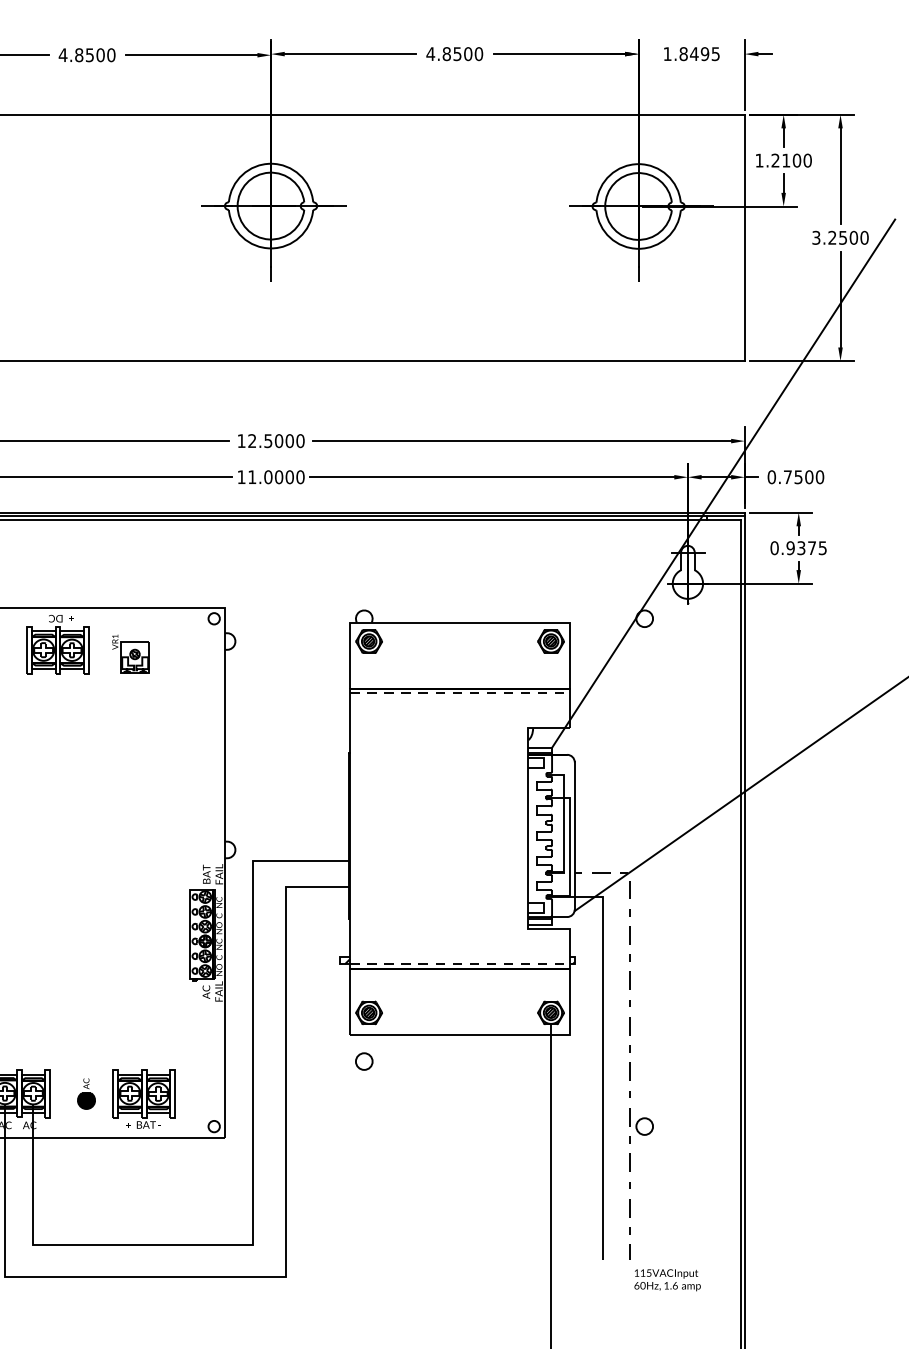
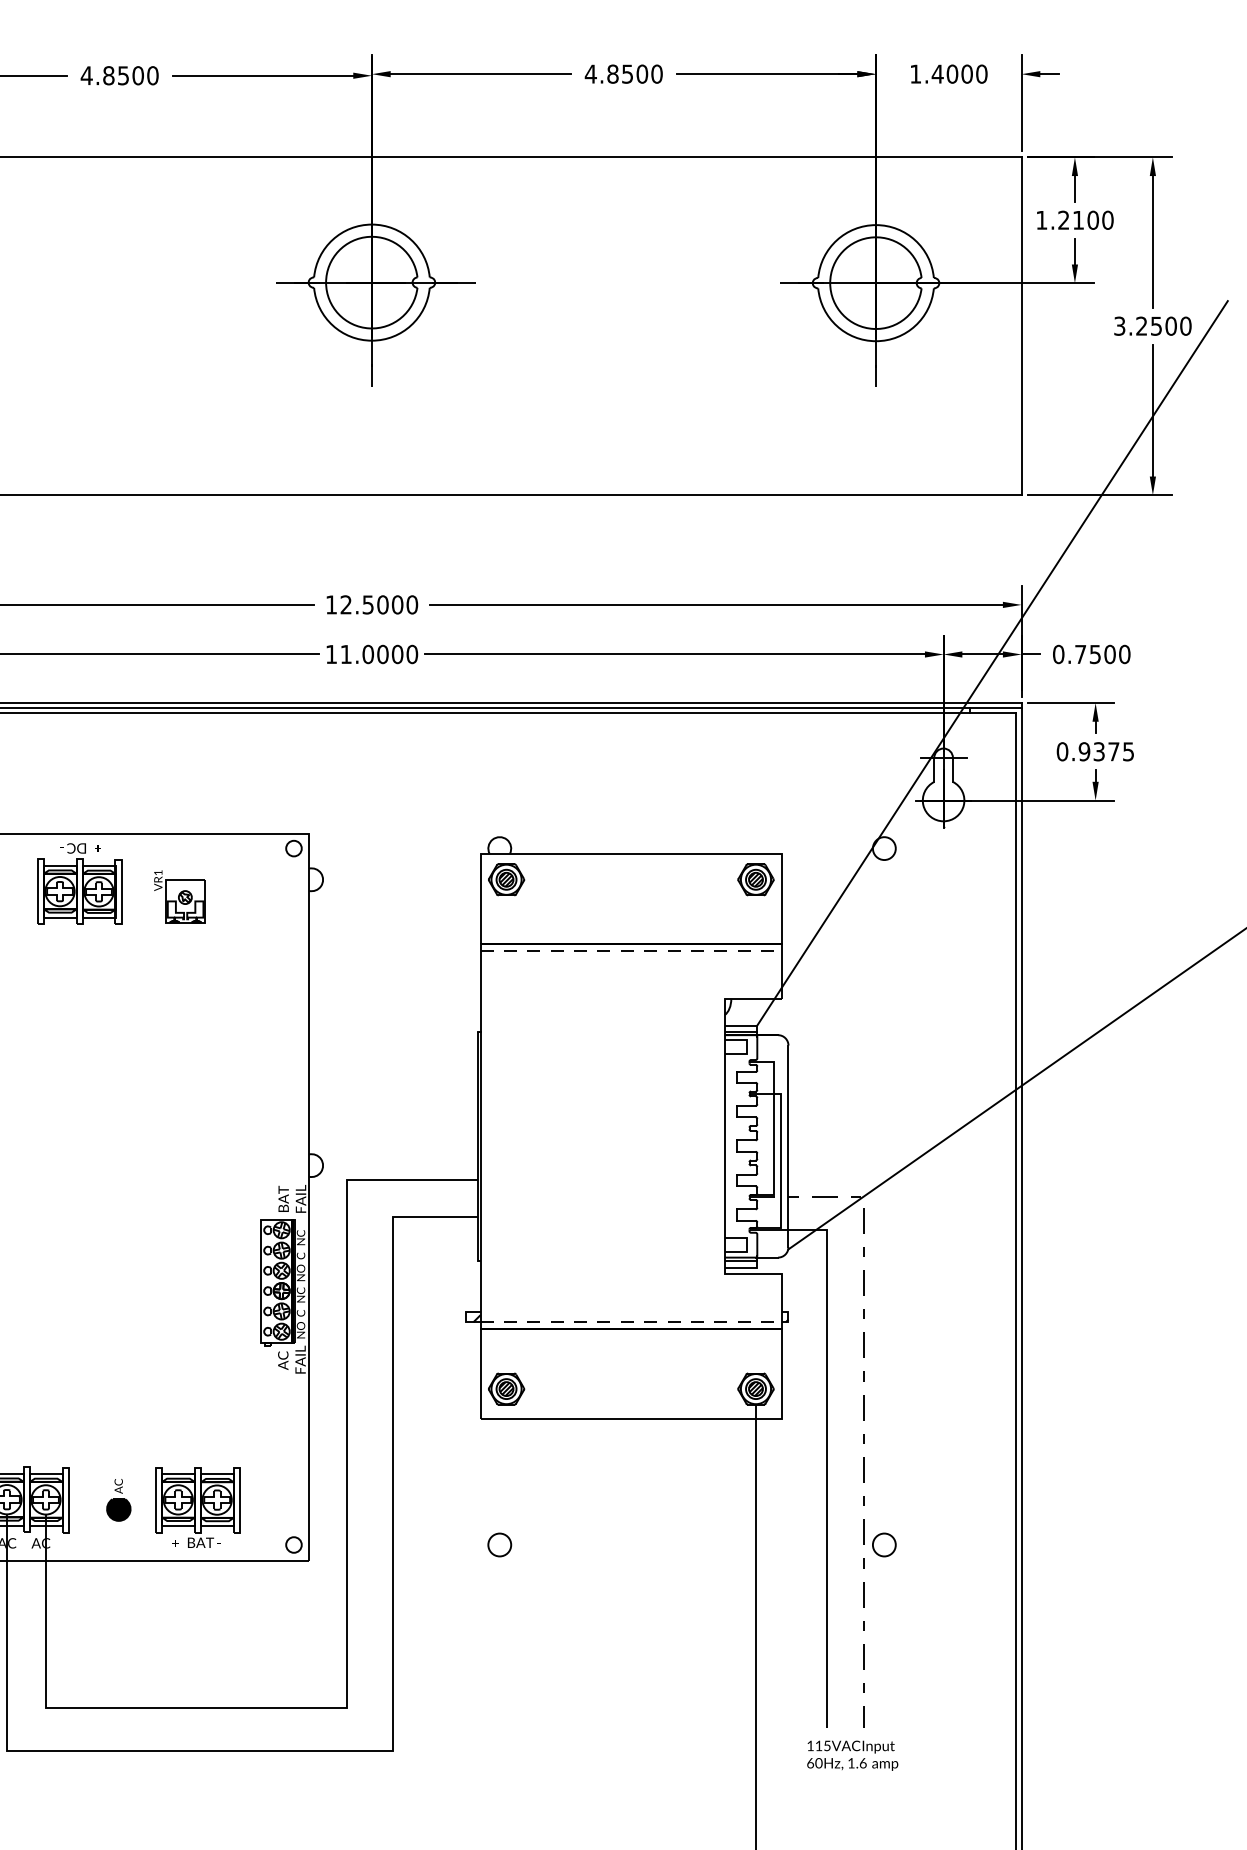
text: (699, 54) -> (959, 74), 1.8495 -> 1.4000
circle: (364, 1061) -> (500, 1544), moved
text: (667, 1280) -> (852, 1756), moved

